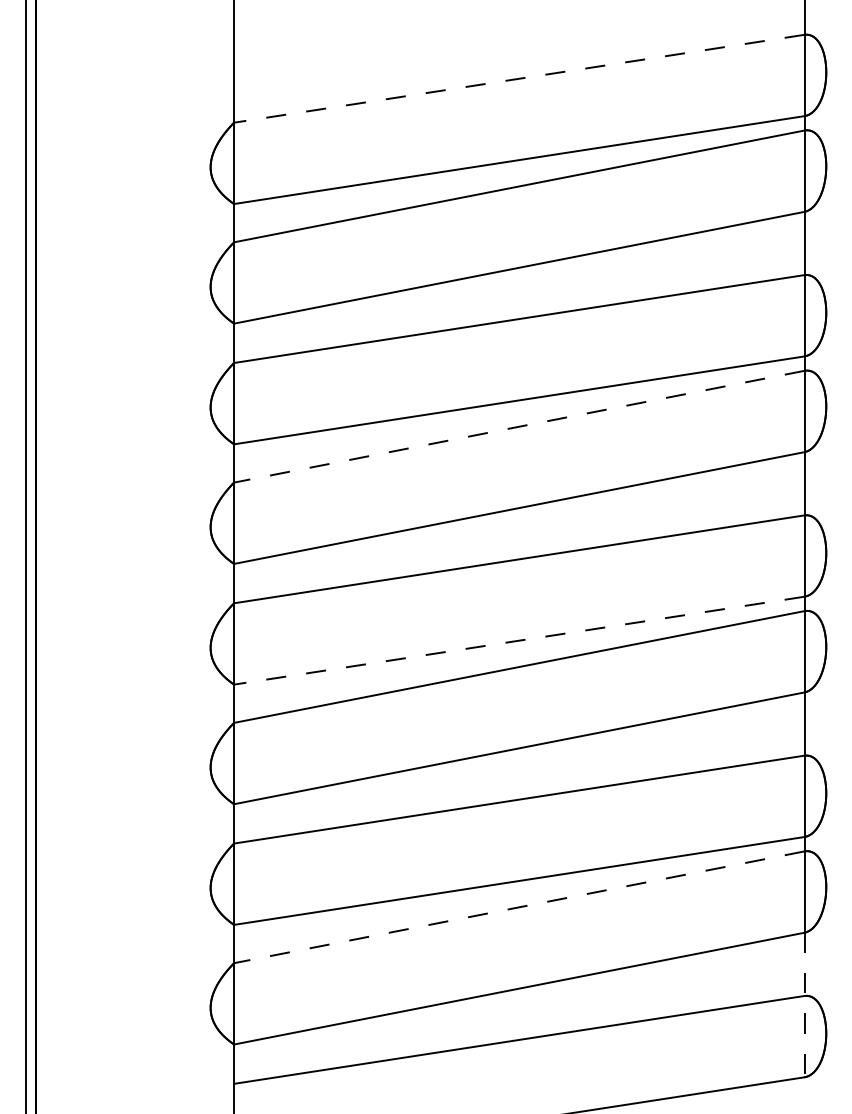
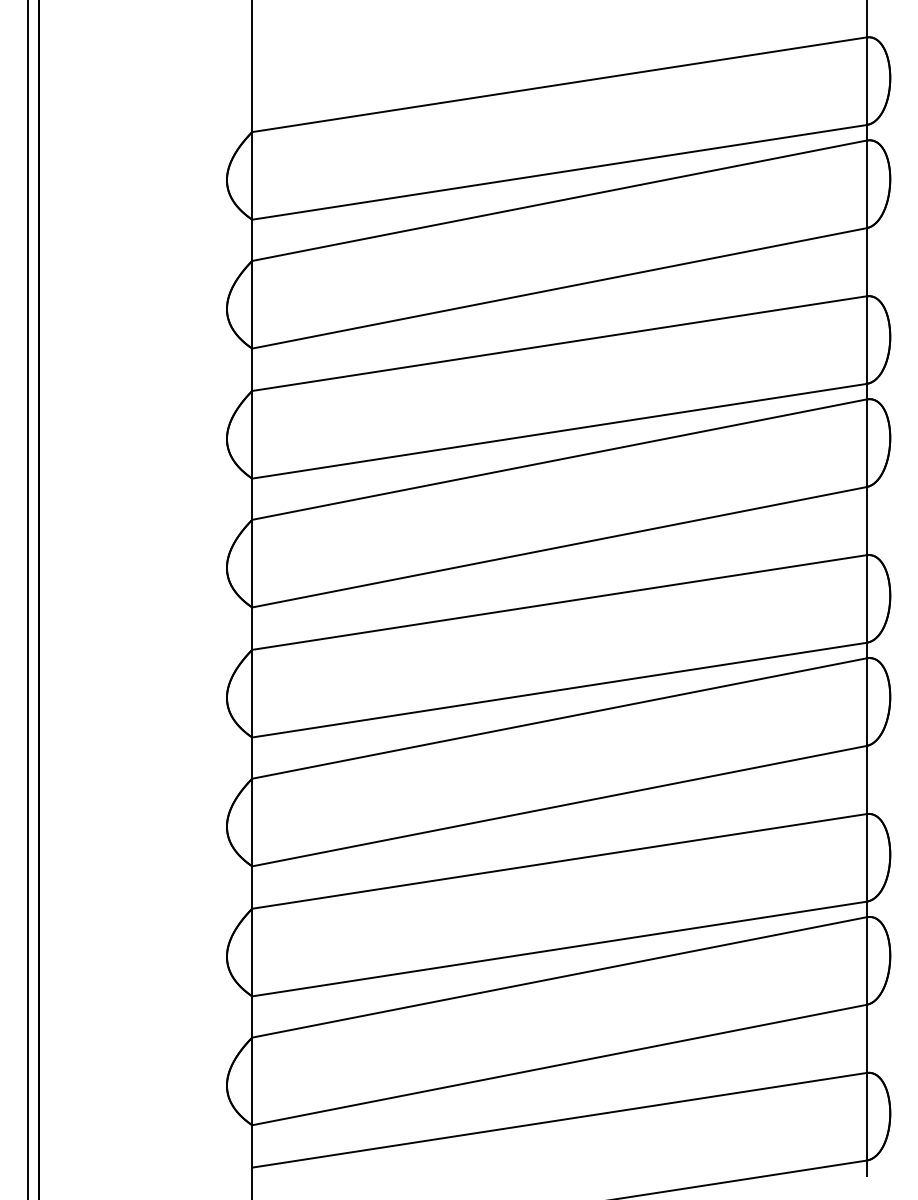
line: (519, 78) -> (559, 84), dashed -> solid
line: (519, 426) -> (559, 459), dashed -> solid
line: (519, 640) -> (559, 689), dashed -> solid
line: (519, 907) -> (559, 977), dashed -> solid
line: (804, 1012) -> (866, 1090), dashed -> solid

